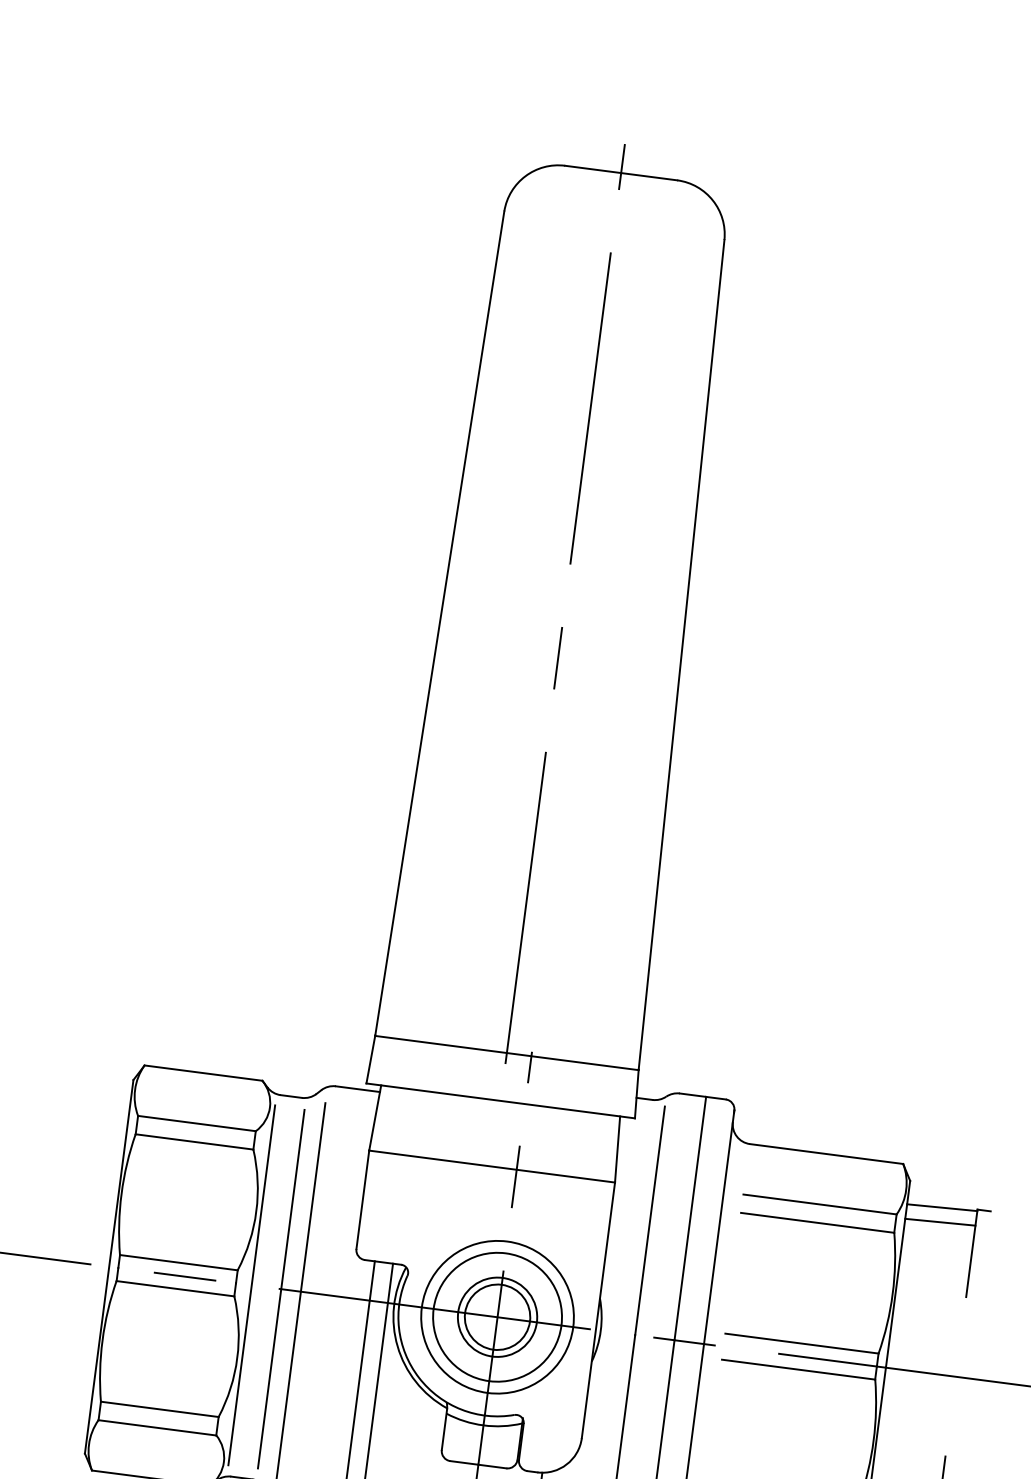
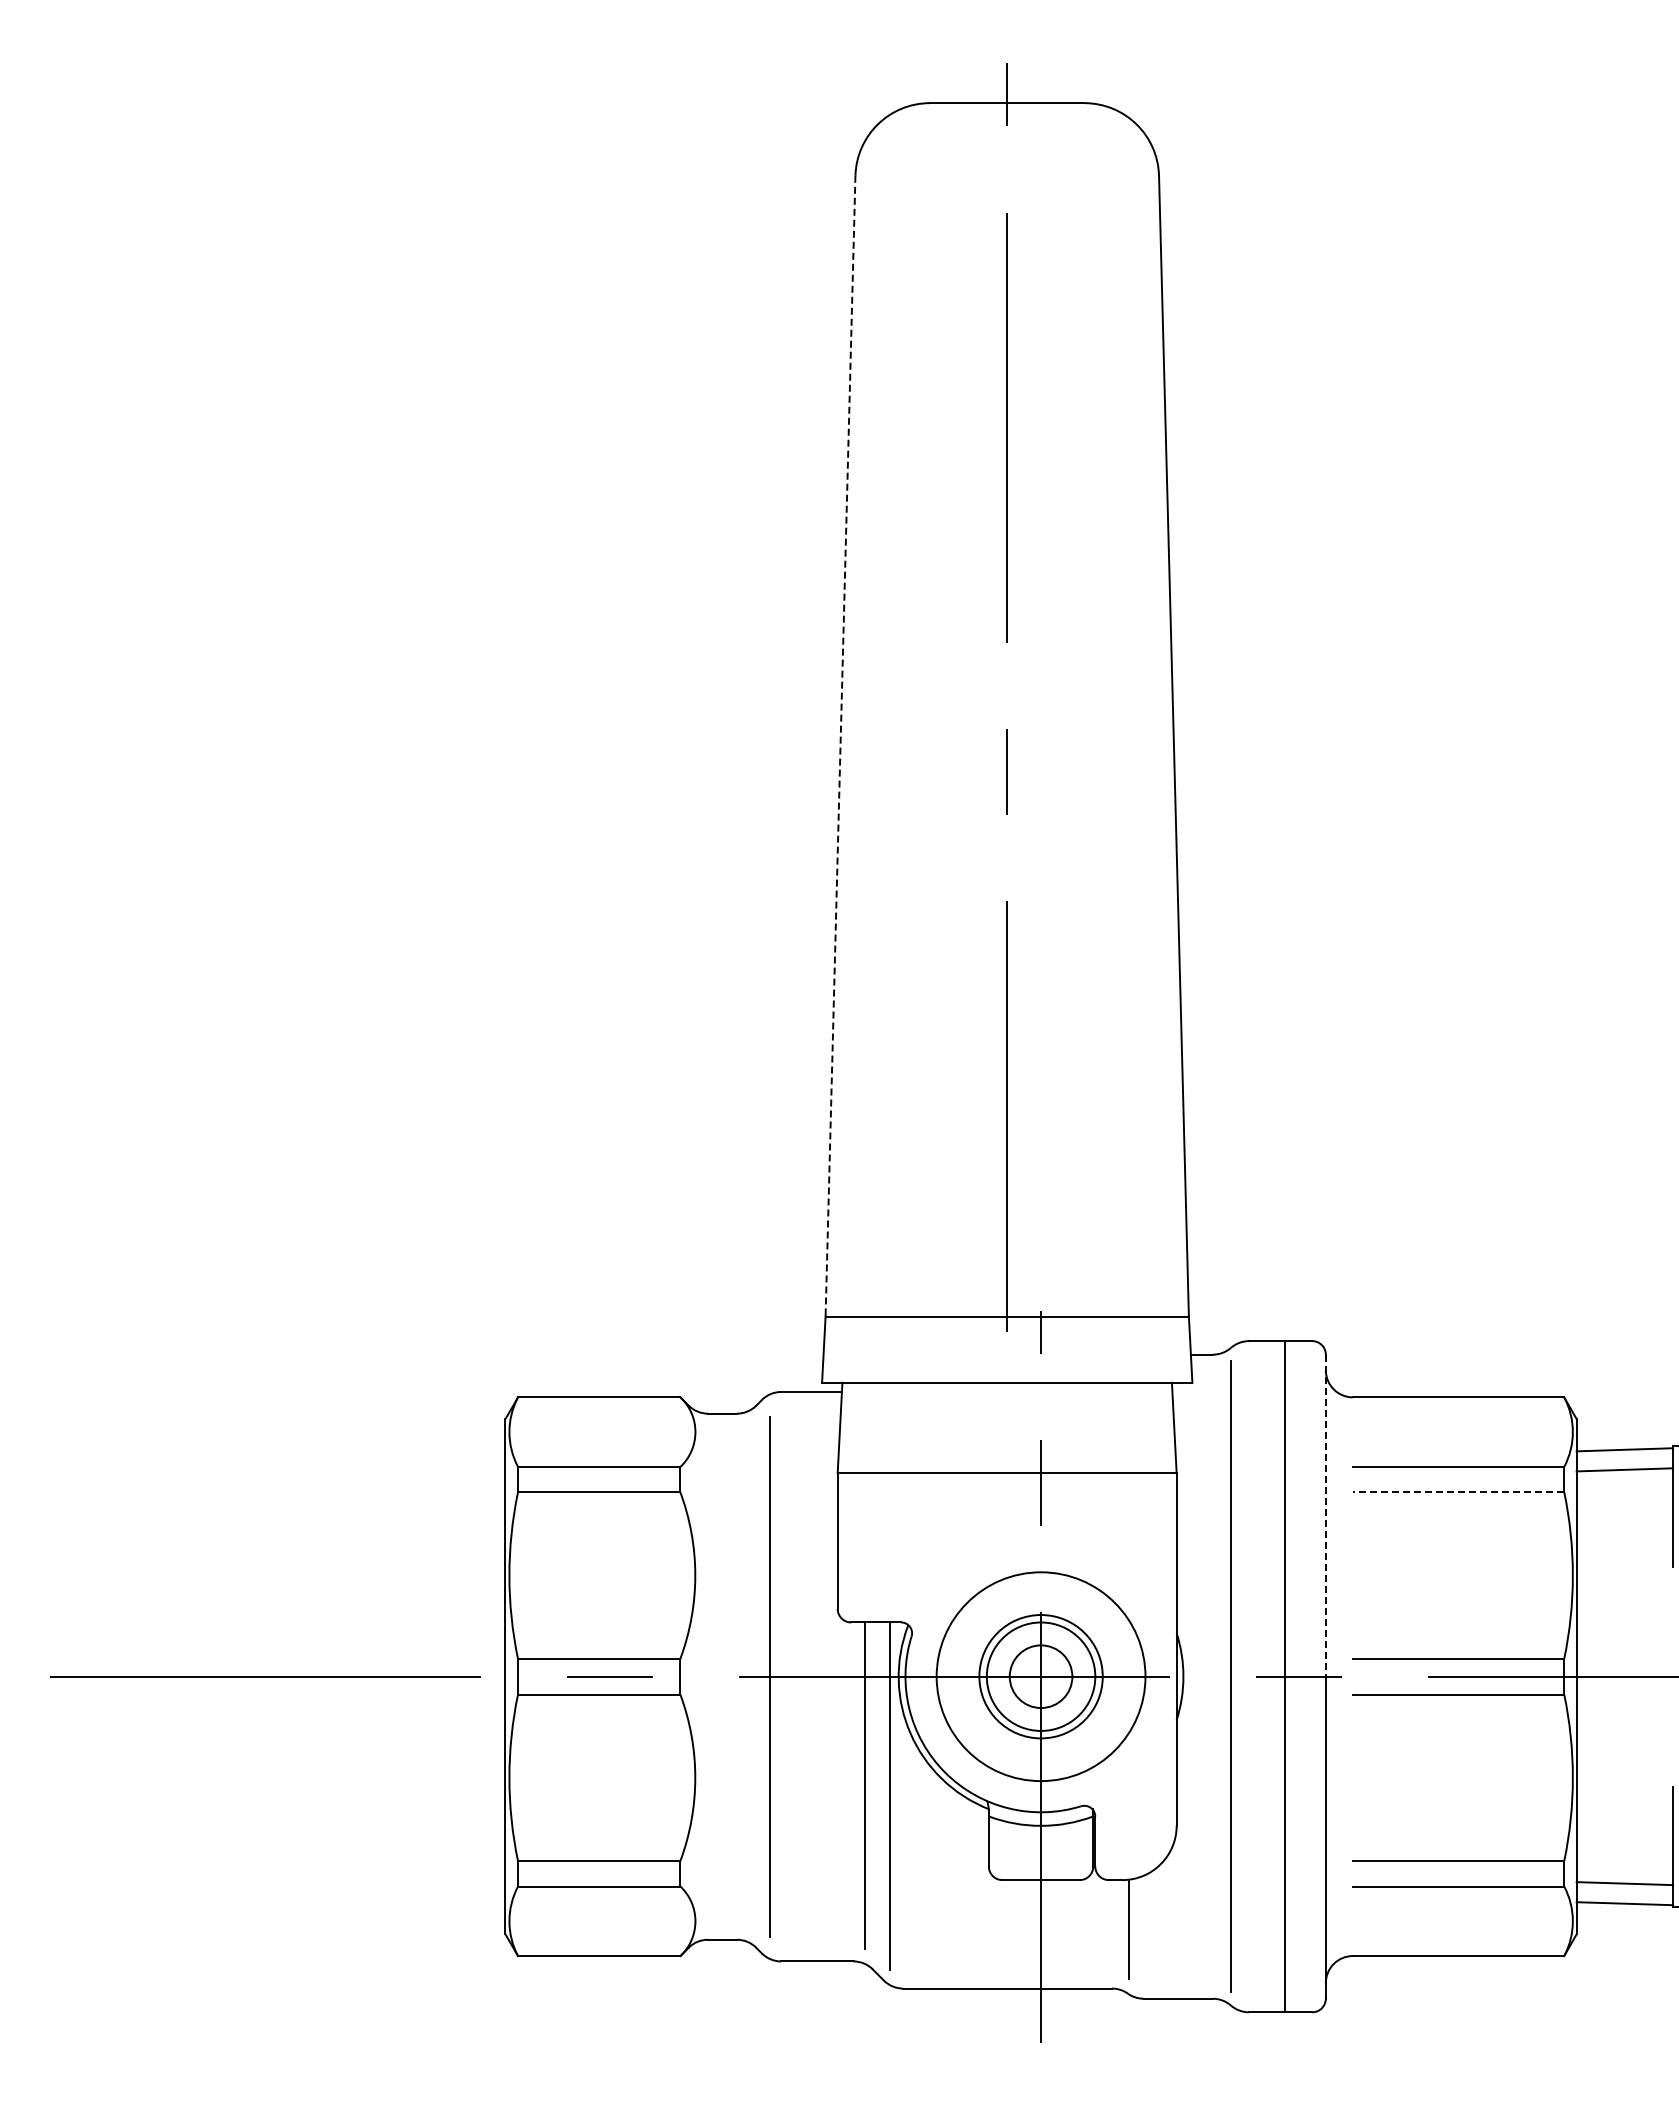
line: (439, 623) -> (840, 746), solid -> dashed
line: (817, 1222) -> (1458, 1492), solid -> dashed
line: (718, 1227) -> (1325, 1516), solid -> dashed
line: (252, 1285) -> (702, 1676), removed
line: (281, 1288) -> (742, 1676), removed
circle: (497, 1317) -> (1040, 1676), size x0.7
circle: (497, 1317) -> (1040, 1676), size x0.7

